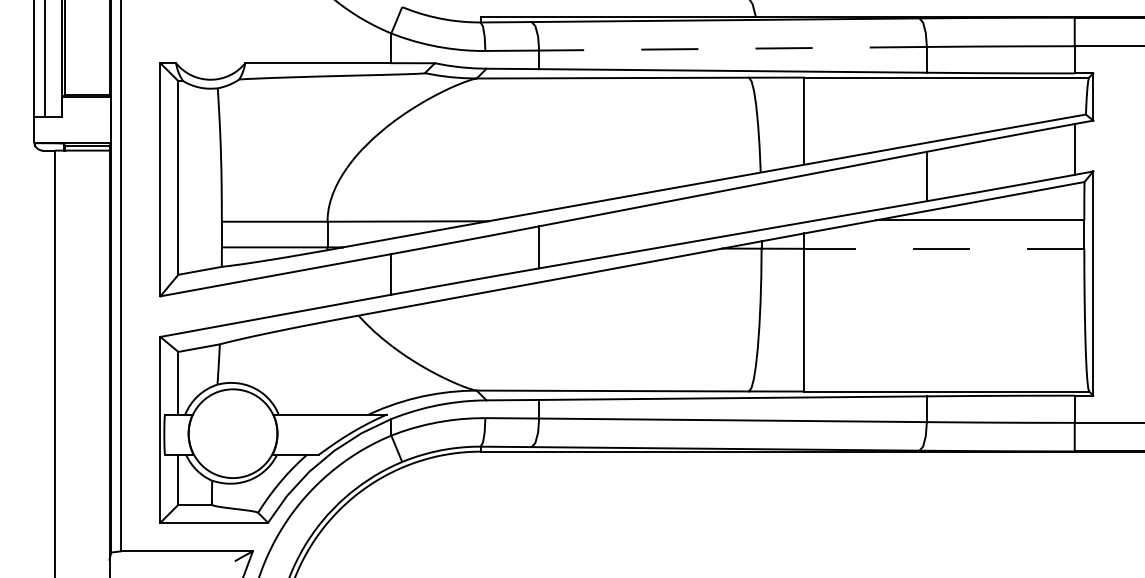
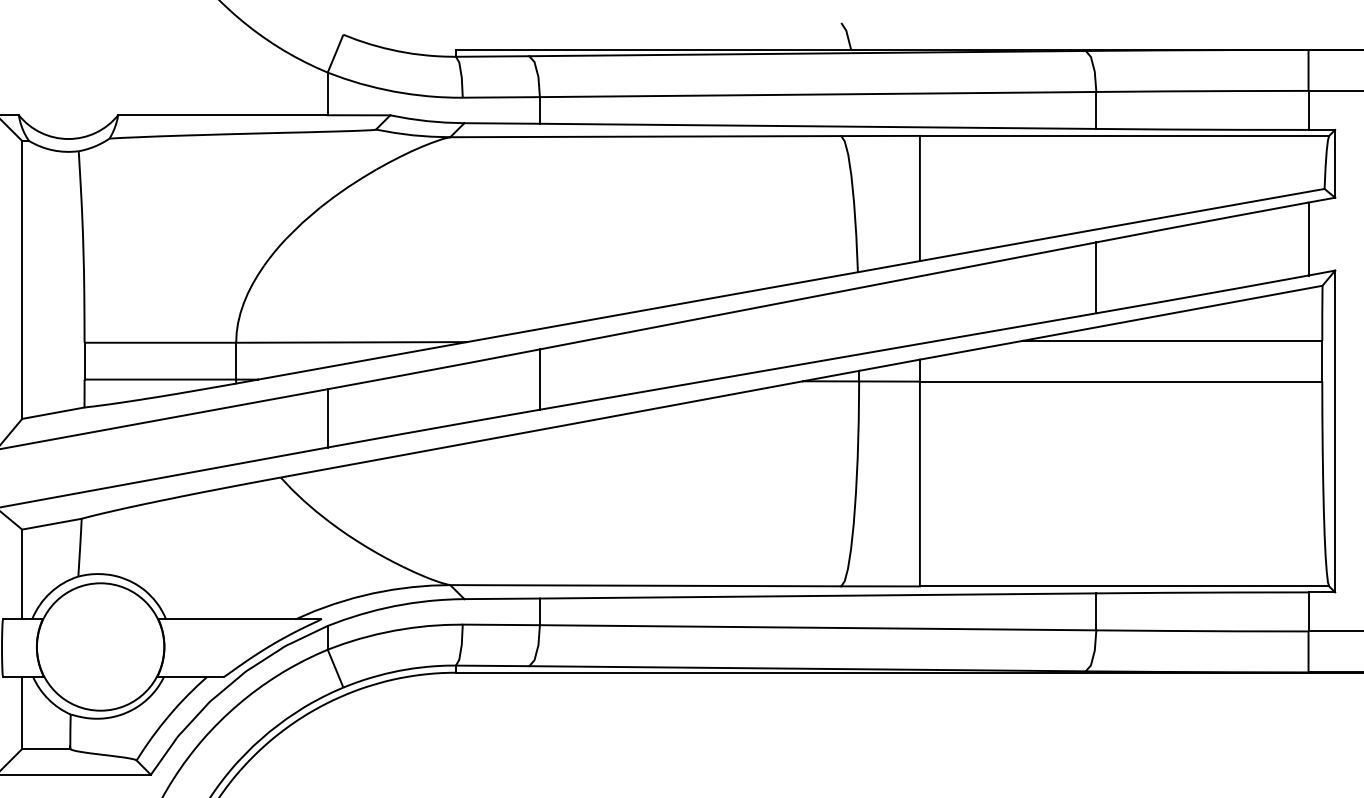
line: (733, 48) -> (818, 94), dashed -> solid
line: (943, 248) -> (1120, 381), dashed -> solid

